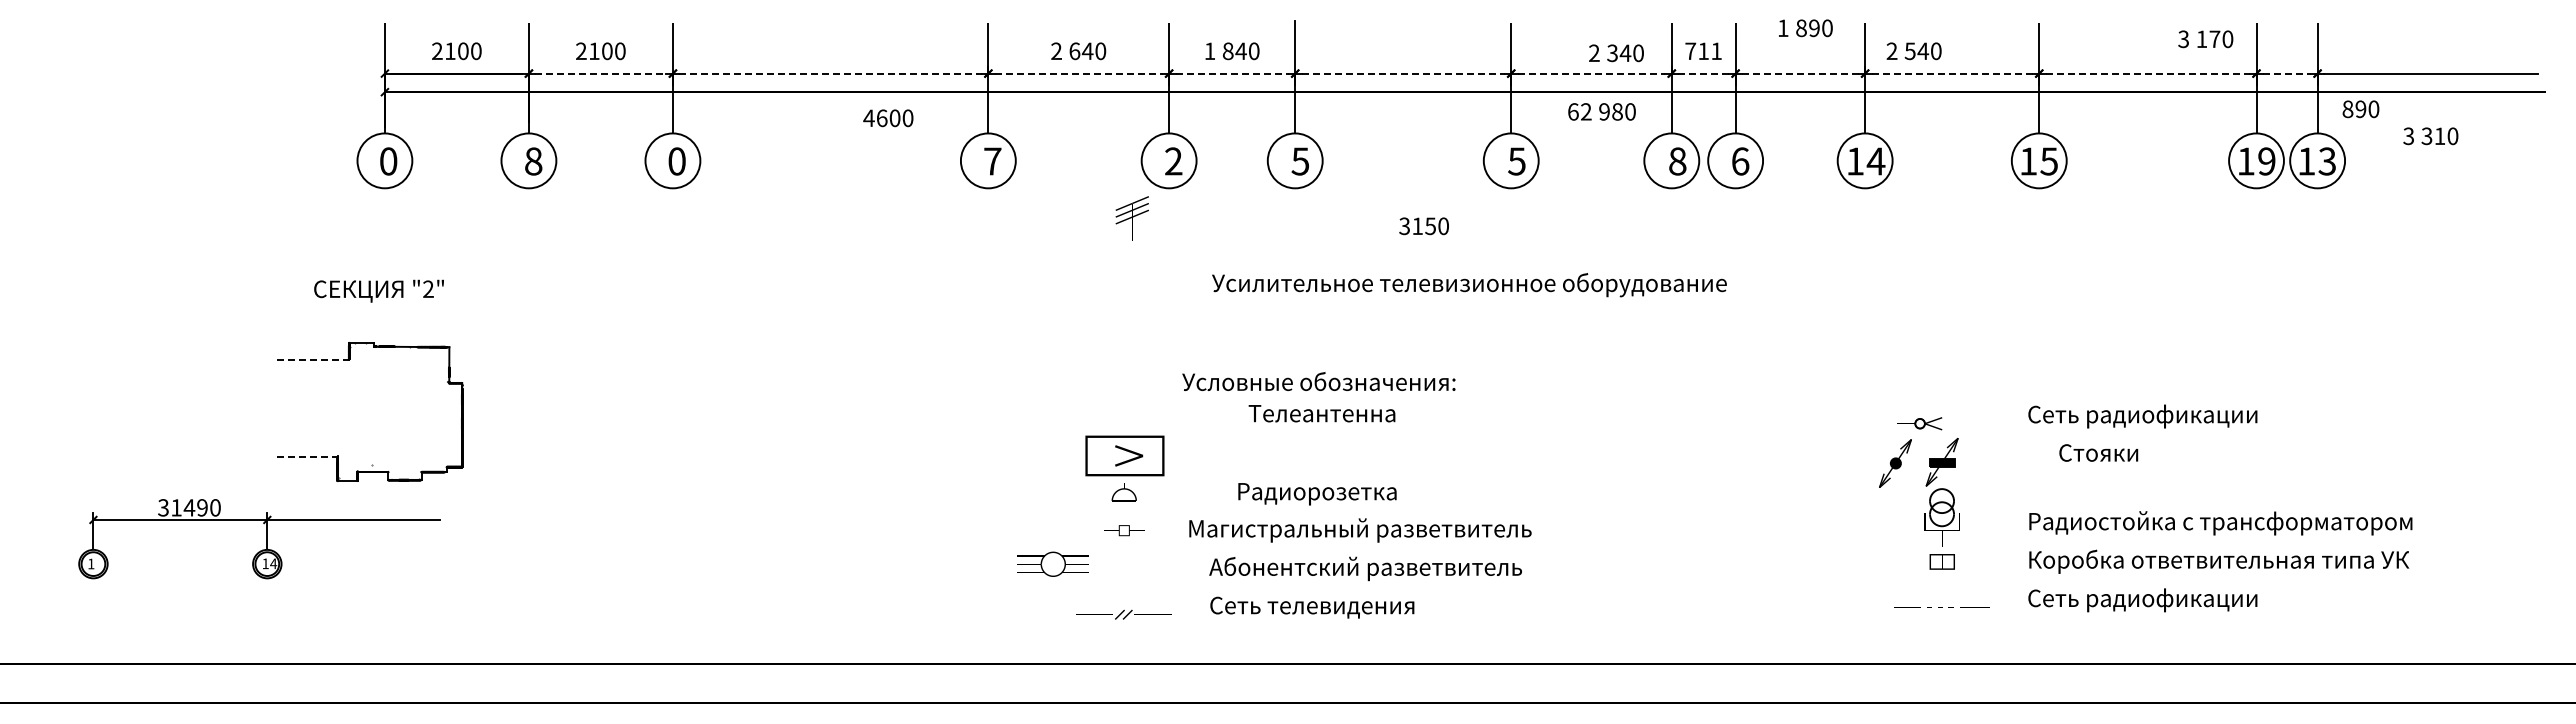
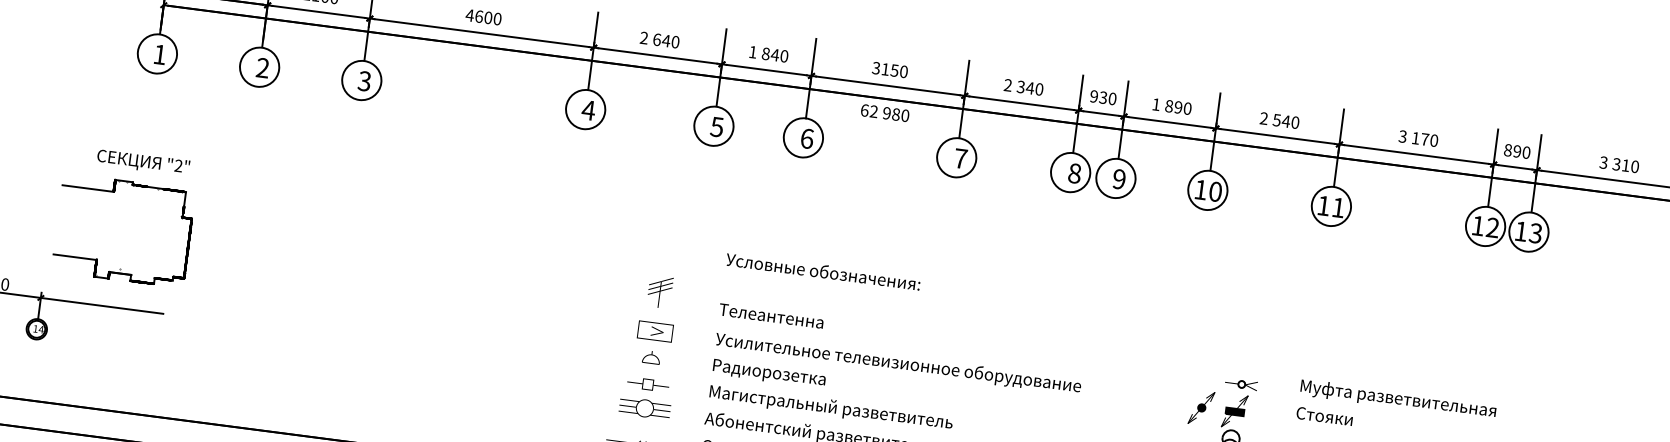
text: (1805, 28) -> (1172, 106), moved
text: (2205, 39) -> (1418, 138), moved
text: (1703, 51) -> (1103, 97), 711 -> 930
text: (1913, 51) -> (1279, 120), moved
text: (1616, 53) -> (1023, 87), moved
line: (601, 73) -> (319, 11), dashed -> solid
line: (831, 73) -> (482, 33), dashed -> solid
line: (1078, 73) -> (657, 55), dashed -> solid
line: (1232, 73) -> (766, 70), dashed -> solid
line: (1403, 73) -> (888, 85), dashed -> solid
line: (1591, 73) -> (1021, 103), dashed -> solid
line: (1704, 73) -> (1101, 113), dashed -> solid
line: (1800, 73) -> (1170, 122), dashed -> solid
line: (1952, 73) -> (1277, 136), dashed -> solid
line: (2148, 73) -> (1416, 154), dashed -> solid
line: (2287, 73) -> (1515, 167), dashed -> solid
text: (2360, 109) -> (1516, 151), moved
text: (1601, 111) -> (884, 112), moved
text: (888, 118) -> (483, 17), moved
text: (2430, 136) -> (1619, 164), moved
text: (388, 161) -> (159, 54), 0 -> 1
text: (533, 161) -> (262, 68), 8 -> 2
text: (676, 161) -> (364, 81), 0 -> 3
text: (992, 161) -> (588, 110), 7 -> 4
text: (1173, 161) -> (716, 127), 2 -> 5
text: (1300, 161) -> (807, 138), 5 -> 6
text: (1516, 161) -> (960, 158), 5 -> 7
text: (1740, 161) -> (1119, 179), 6 -> 9
text: (1875, 161) -> (1215, 191), 14 -> 10
text: (2048, 161) -> (1337, 207), 15 -> 11
text: (2266, 161) -> (1492, 227), 19 -> 12
part: (1131, 218) -> (659, 292), moved
text: (1423, 226) -> (889, 70), moved
text: (1469, 285) -> (898, 364), moved
text: (378, 290) -> (143, 162), moved
line: (313, 359) -> (88, 188), dashed -> solid
text: (1318, 381) -> (823, 271), moved
text: (1321, 413) -> (771, 315), moved
text: (2166, 416) -> (1398, 399), Сеть радиофикации -> Муфта разветвительная
part: (1919, 423) -> (1241, 384), moved
text: (2098, 452) -> (1324, 415), moved
part: (1124, 455) -> (655, 331), size x0.62
line: (307, 457) -> (75, 257), dashed -> solid
text: (1317, 494) -> (769, 374), moved
part: (1124, 530) -> (648, 384), size x1.43
text: (1360, 530) -> (831, 408), moved
part: (1052, 563) -> (644, 407), moved

